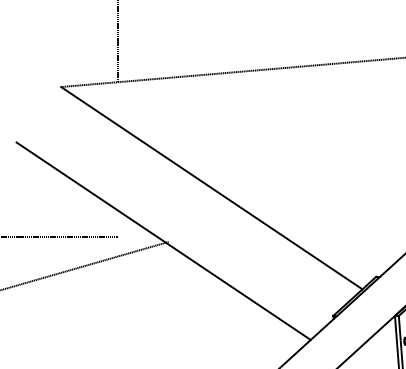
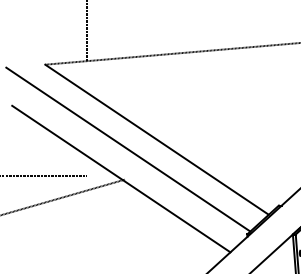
line: (173, 201) -> (128, 149), added

